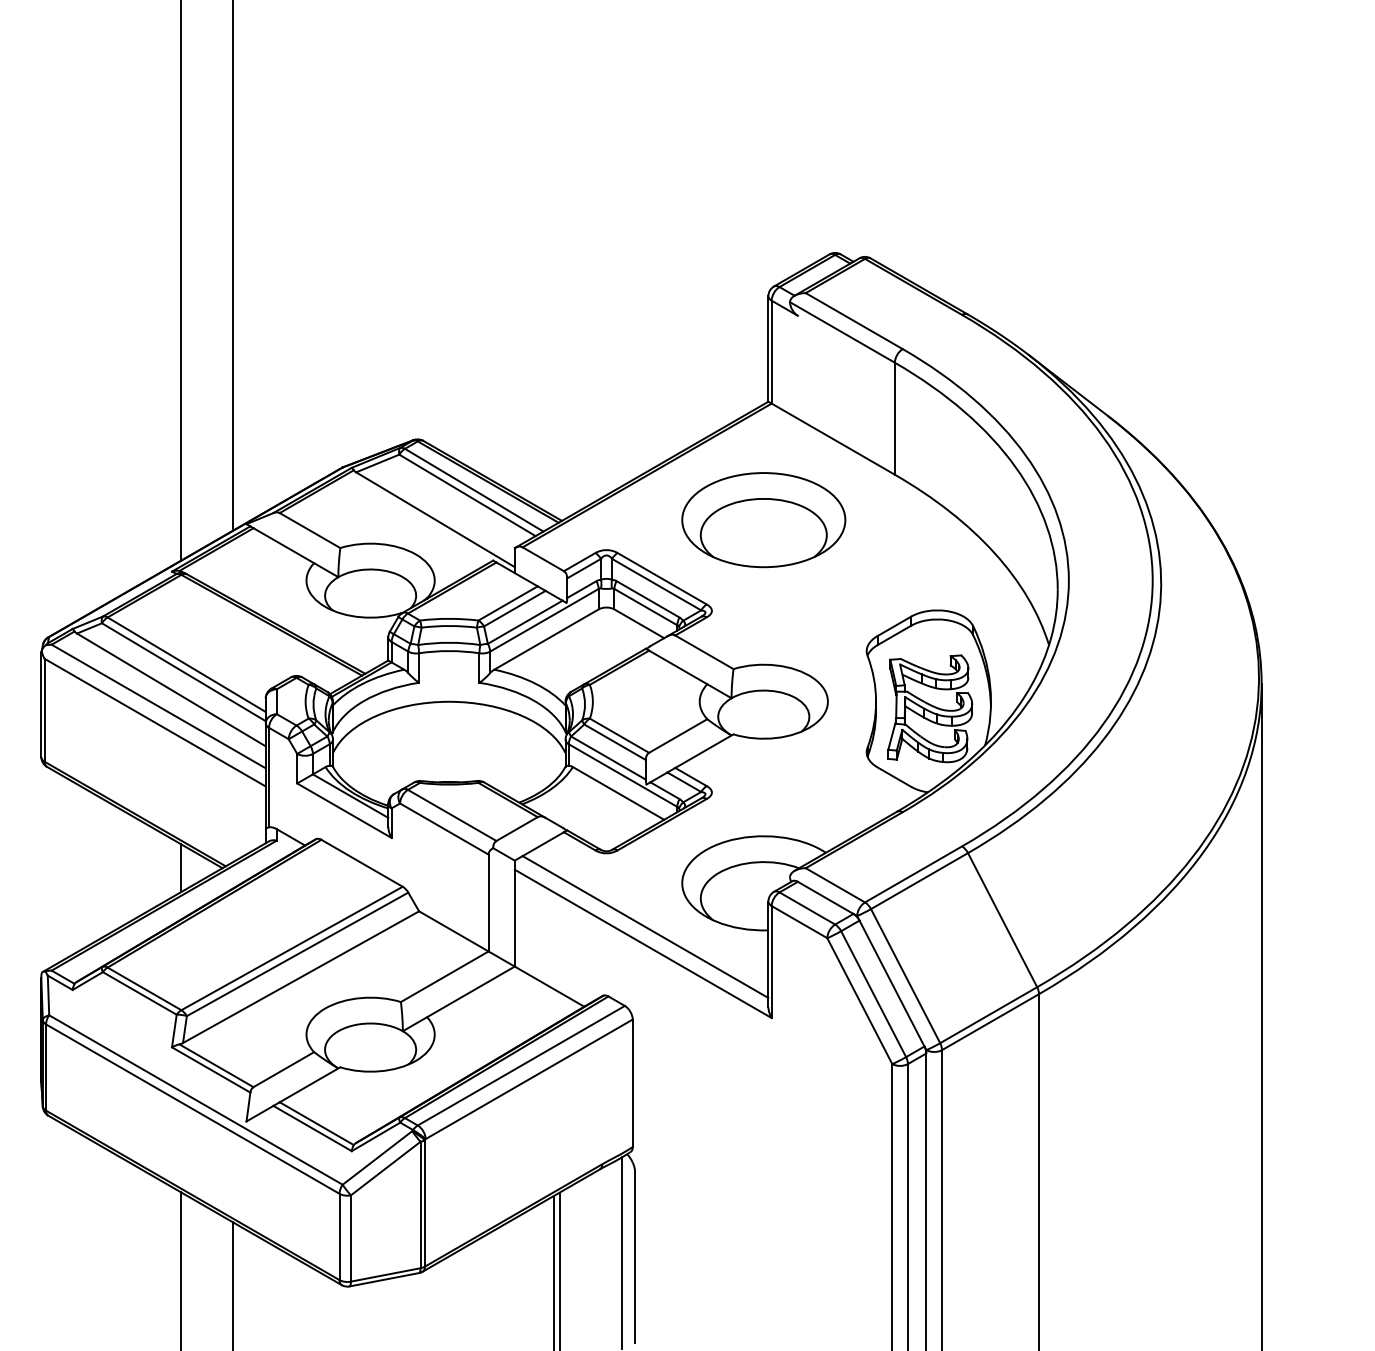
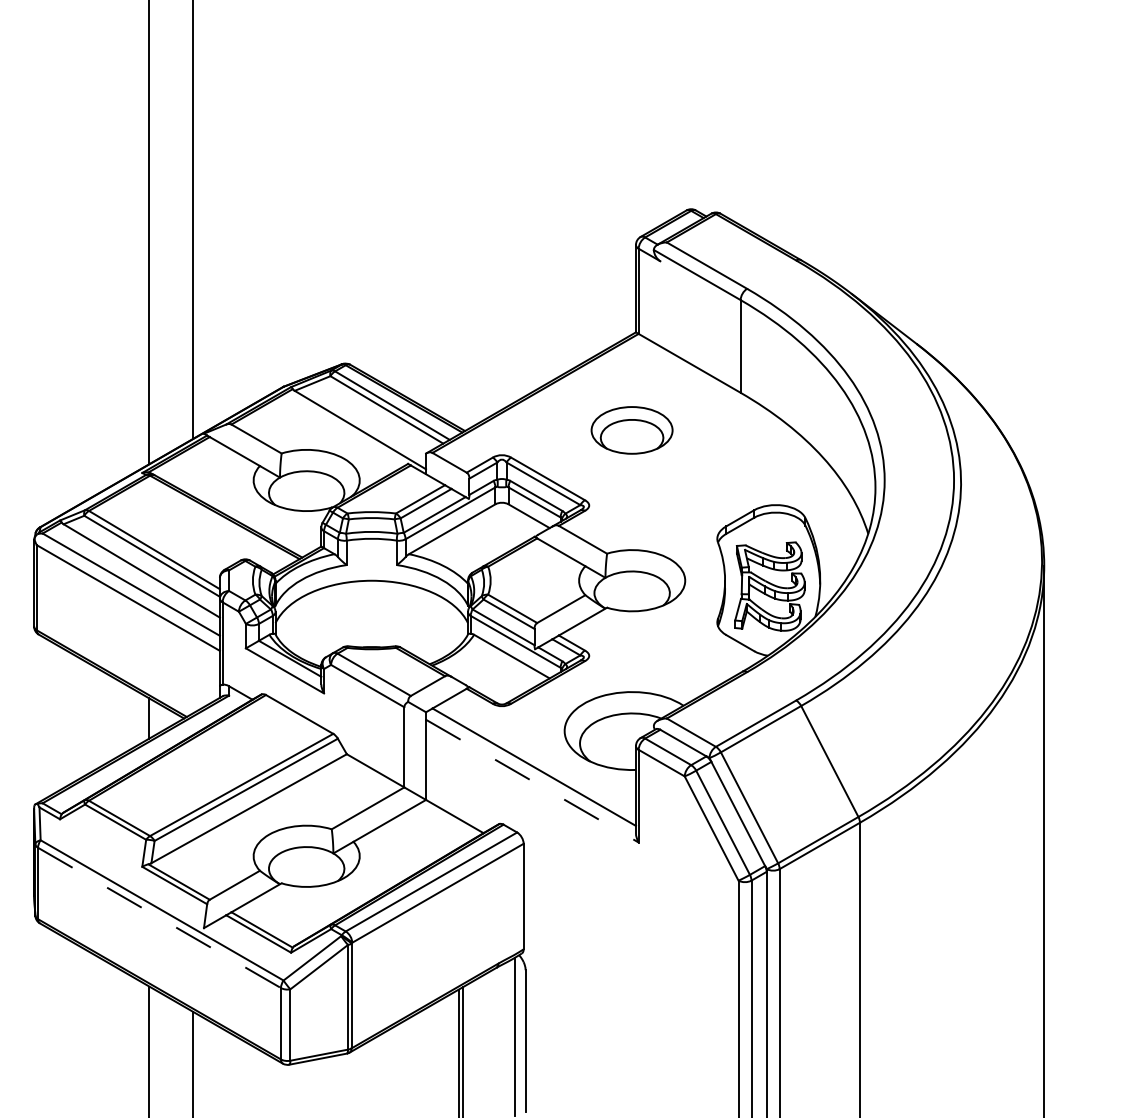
part: (763, 520) -> (631, 430), size x0.6
line: (643, 944) -> (532, 781), solid -> dashed
line: (192, 1109) -> (159, 918), solid -> dashed

